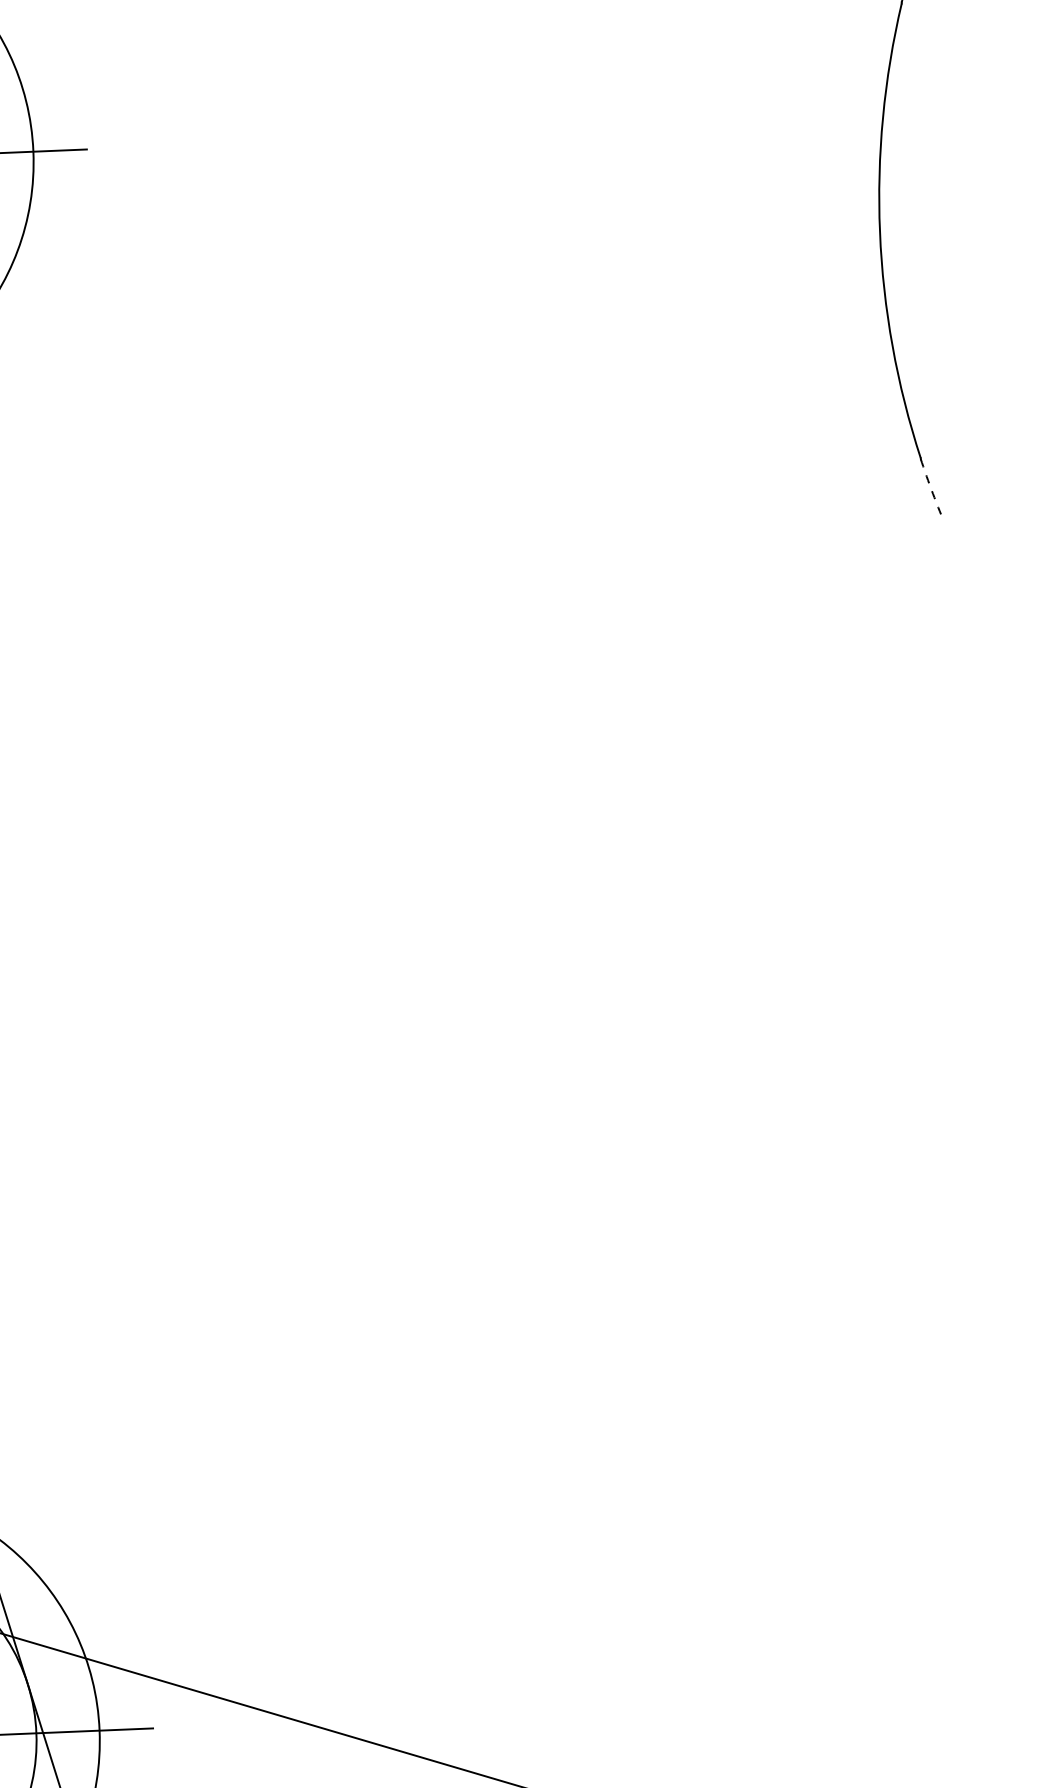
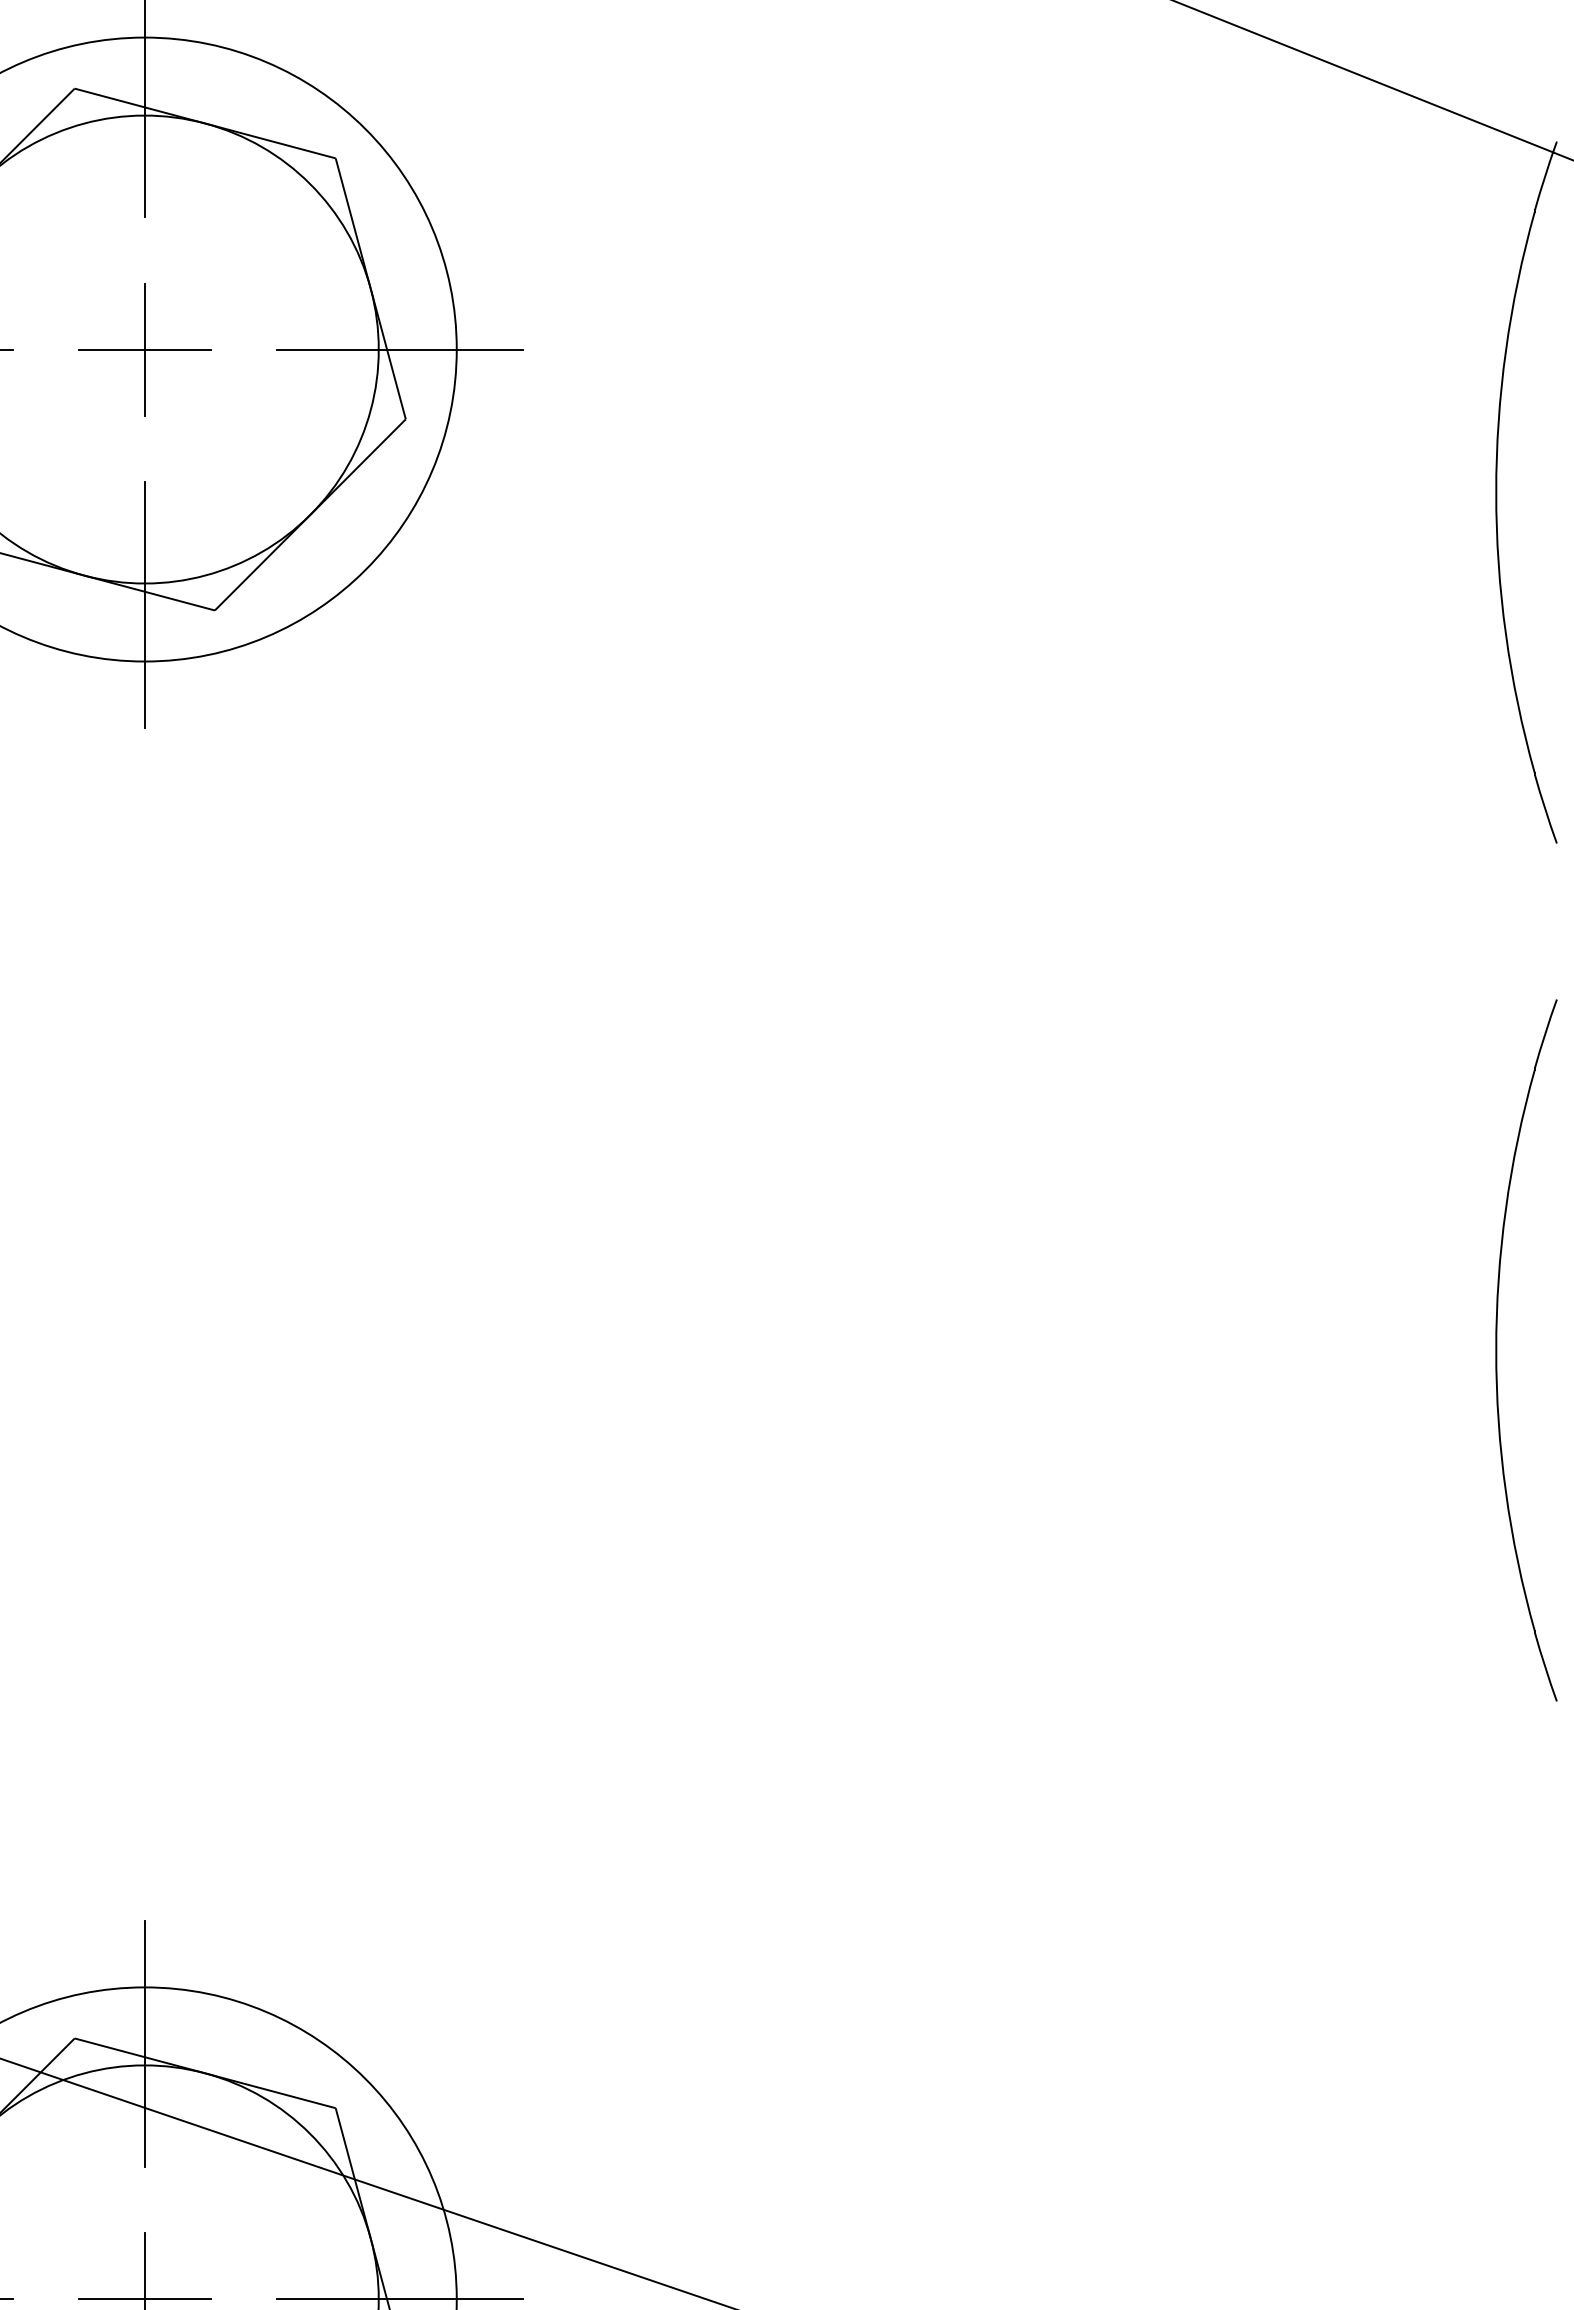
arc: (930, 487) -> (1545, 809), dashed -> solid
part: (910, 926) -> (1497, 1350), added

